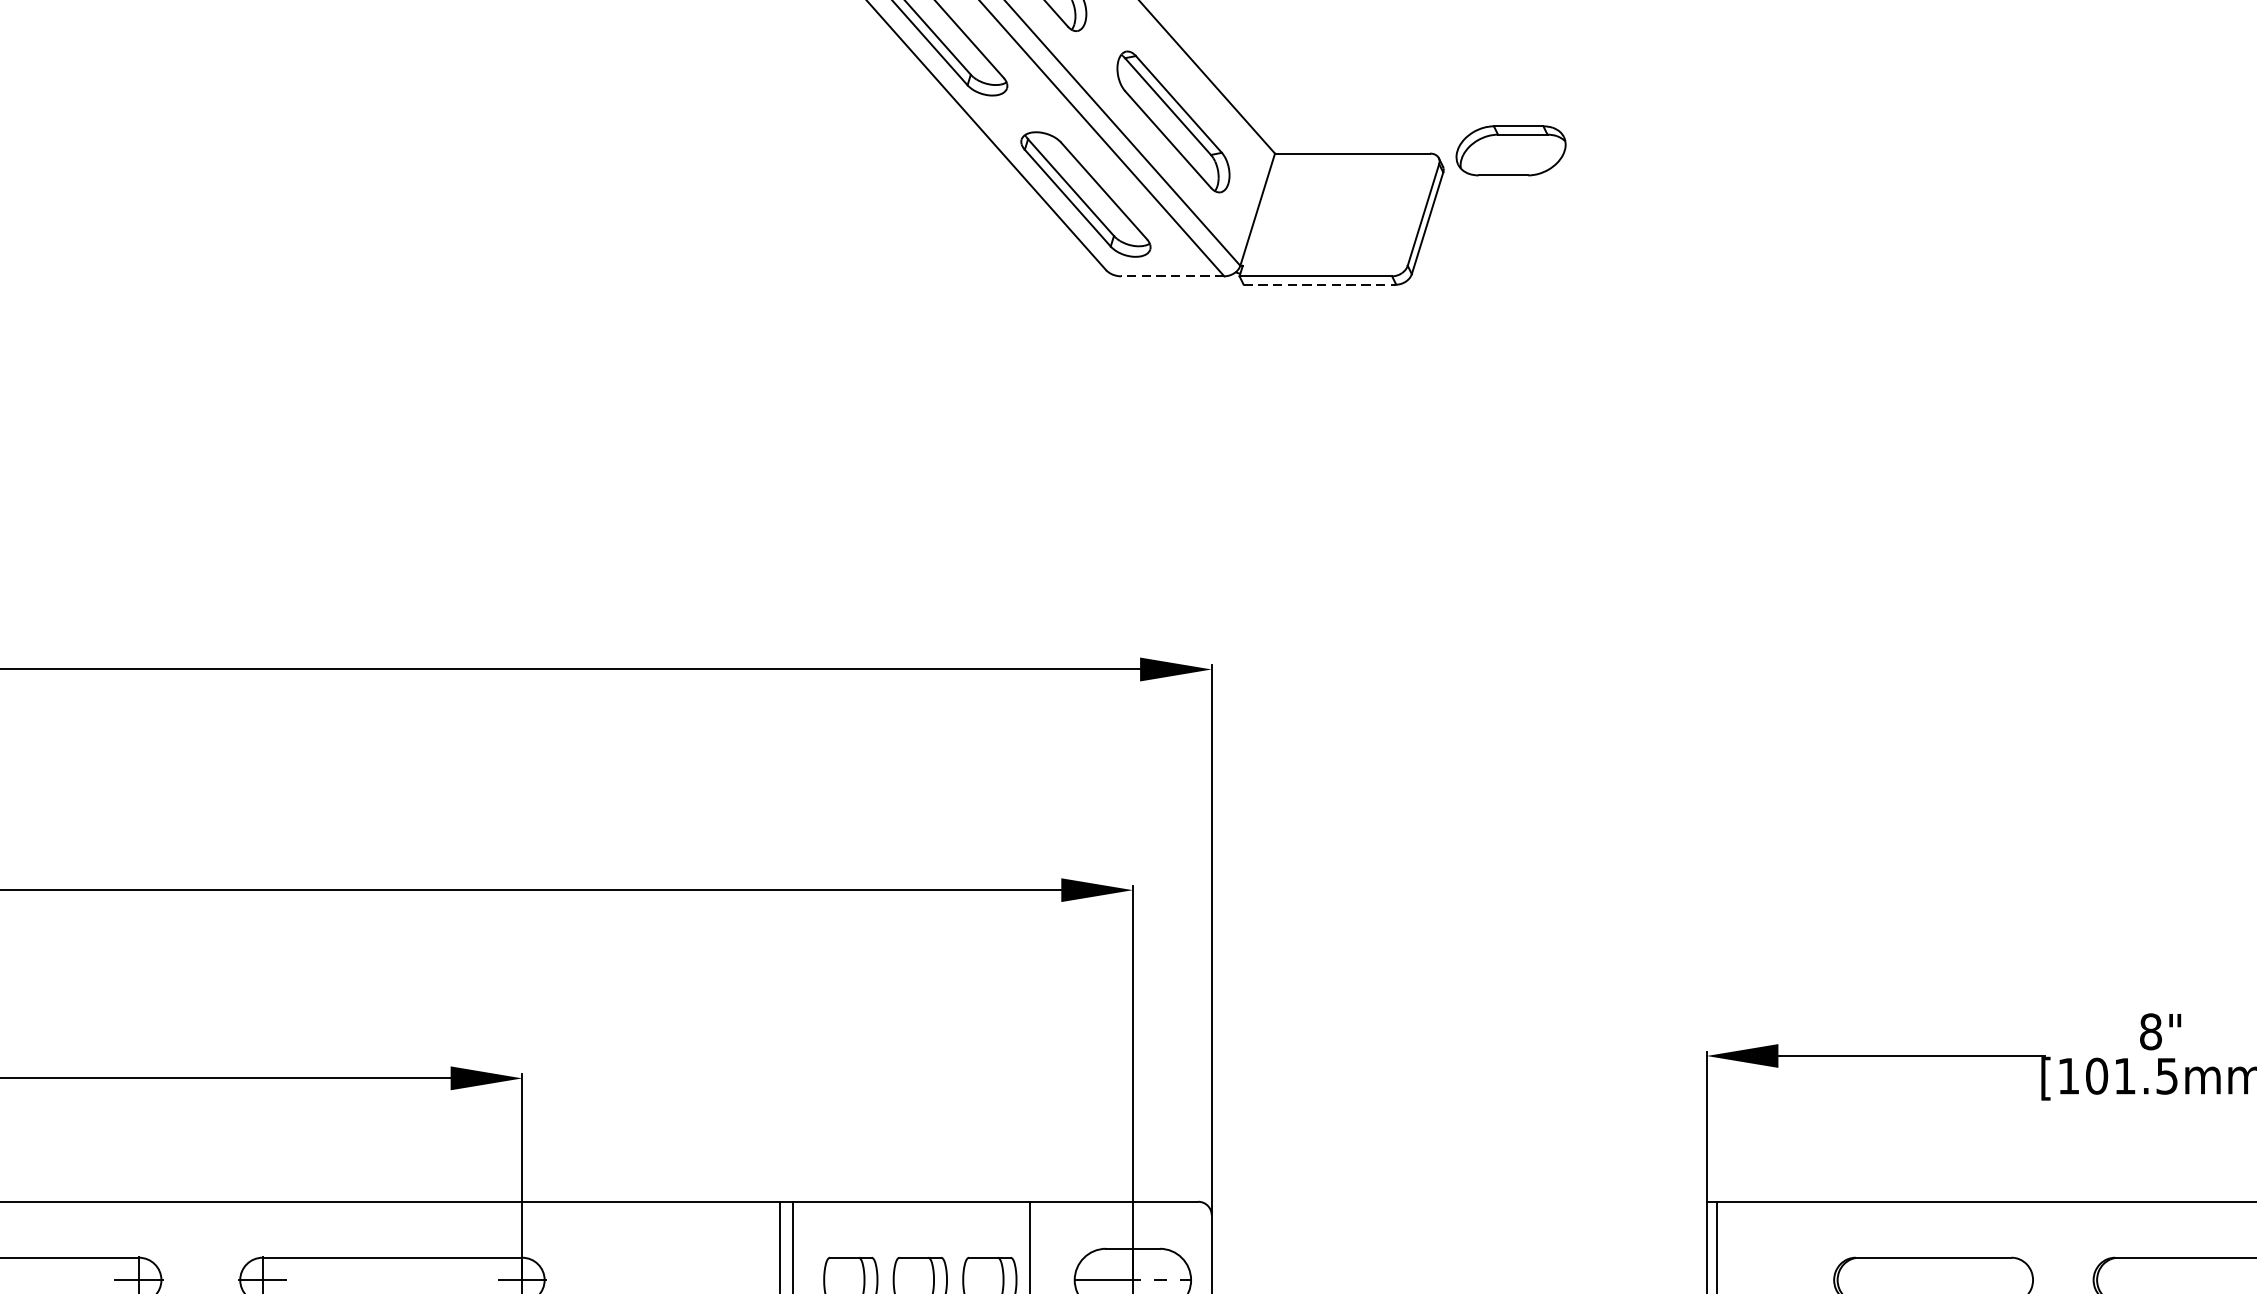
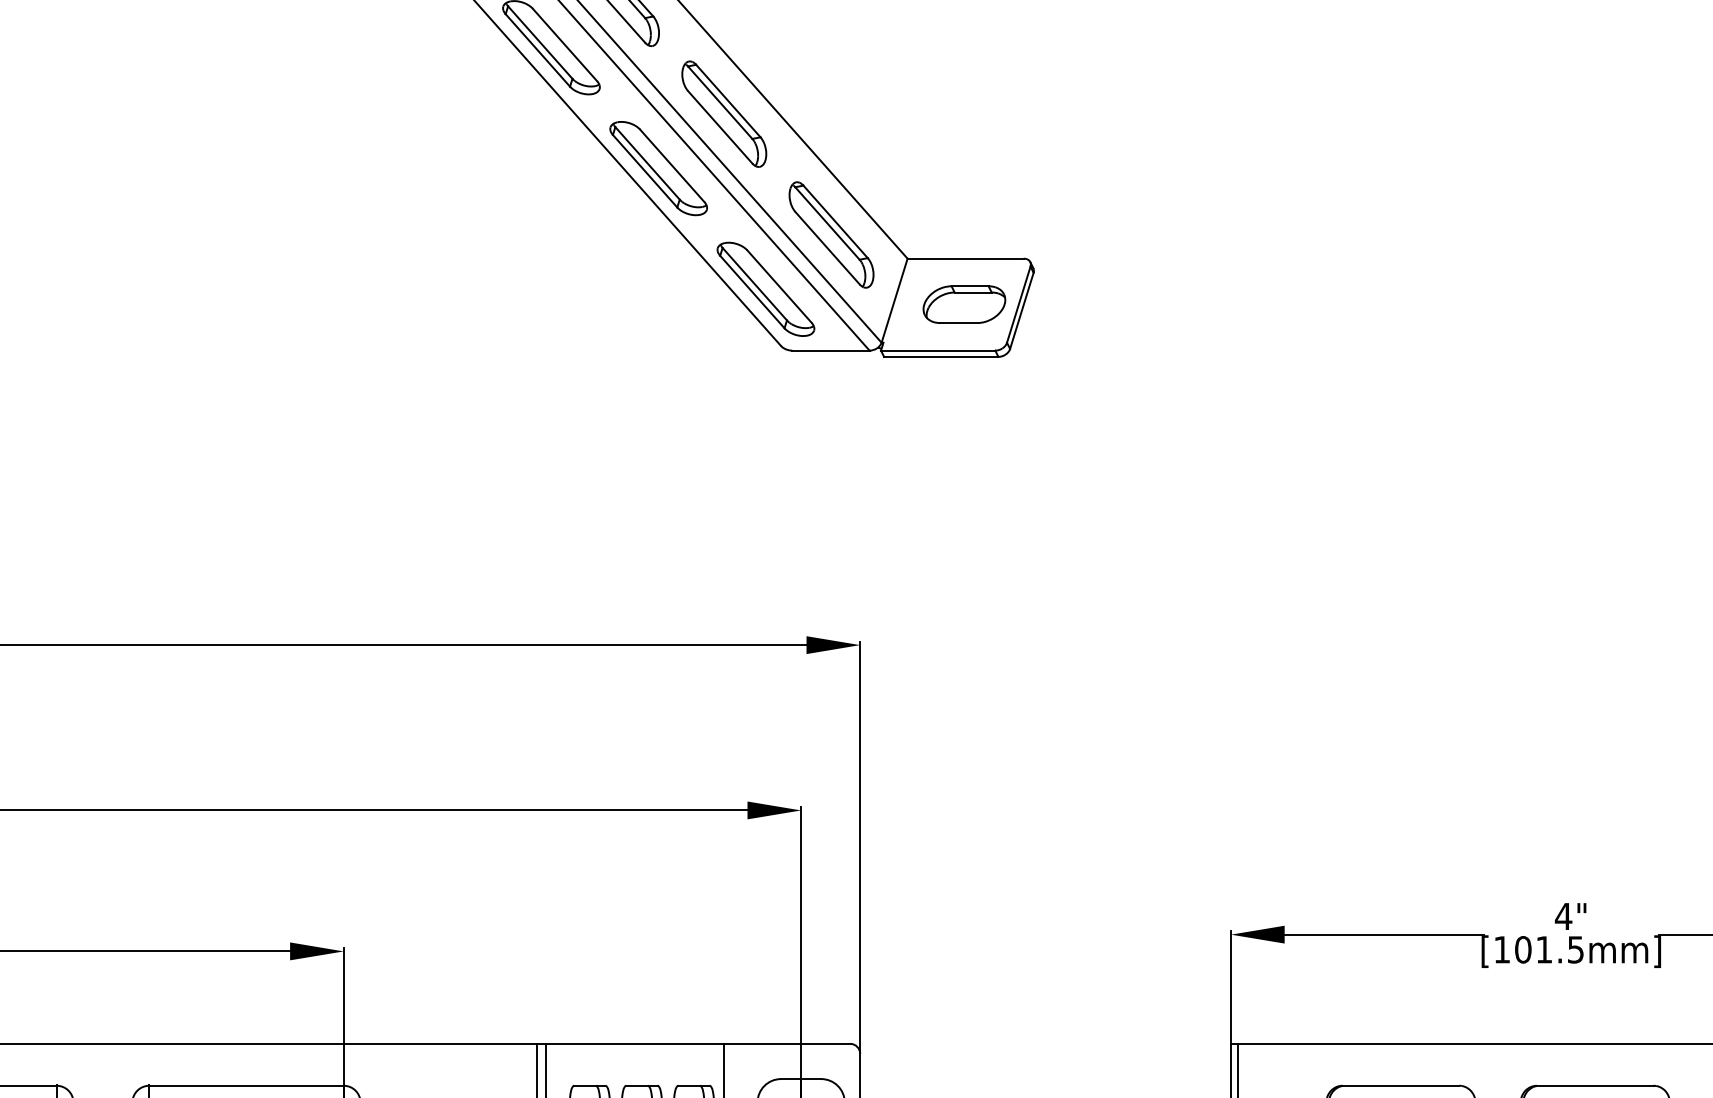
part: (1511, 150) -> (964, 304), moved
line: (1172, 276) -> (830, 350), dashed -> solid
line: (1320, 284) -> (941, 356), dashed -> solid
text: (2150, 1031) -> (1563, 916), 8" -> 4"

